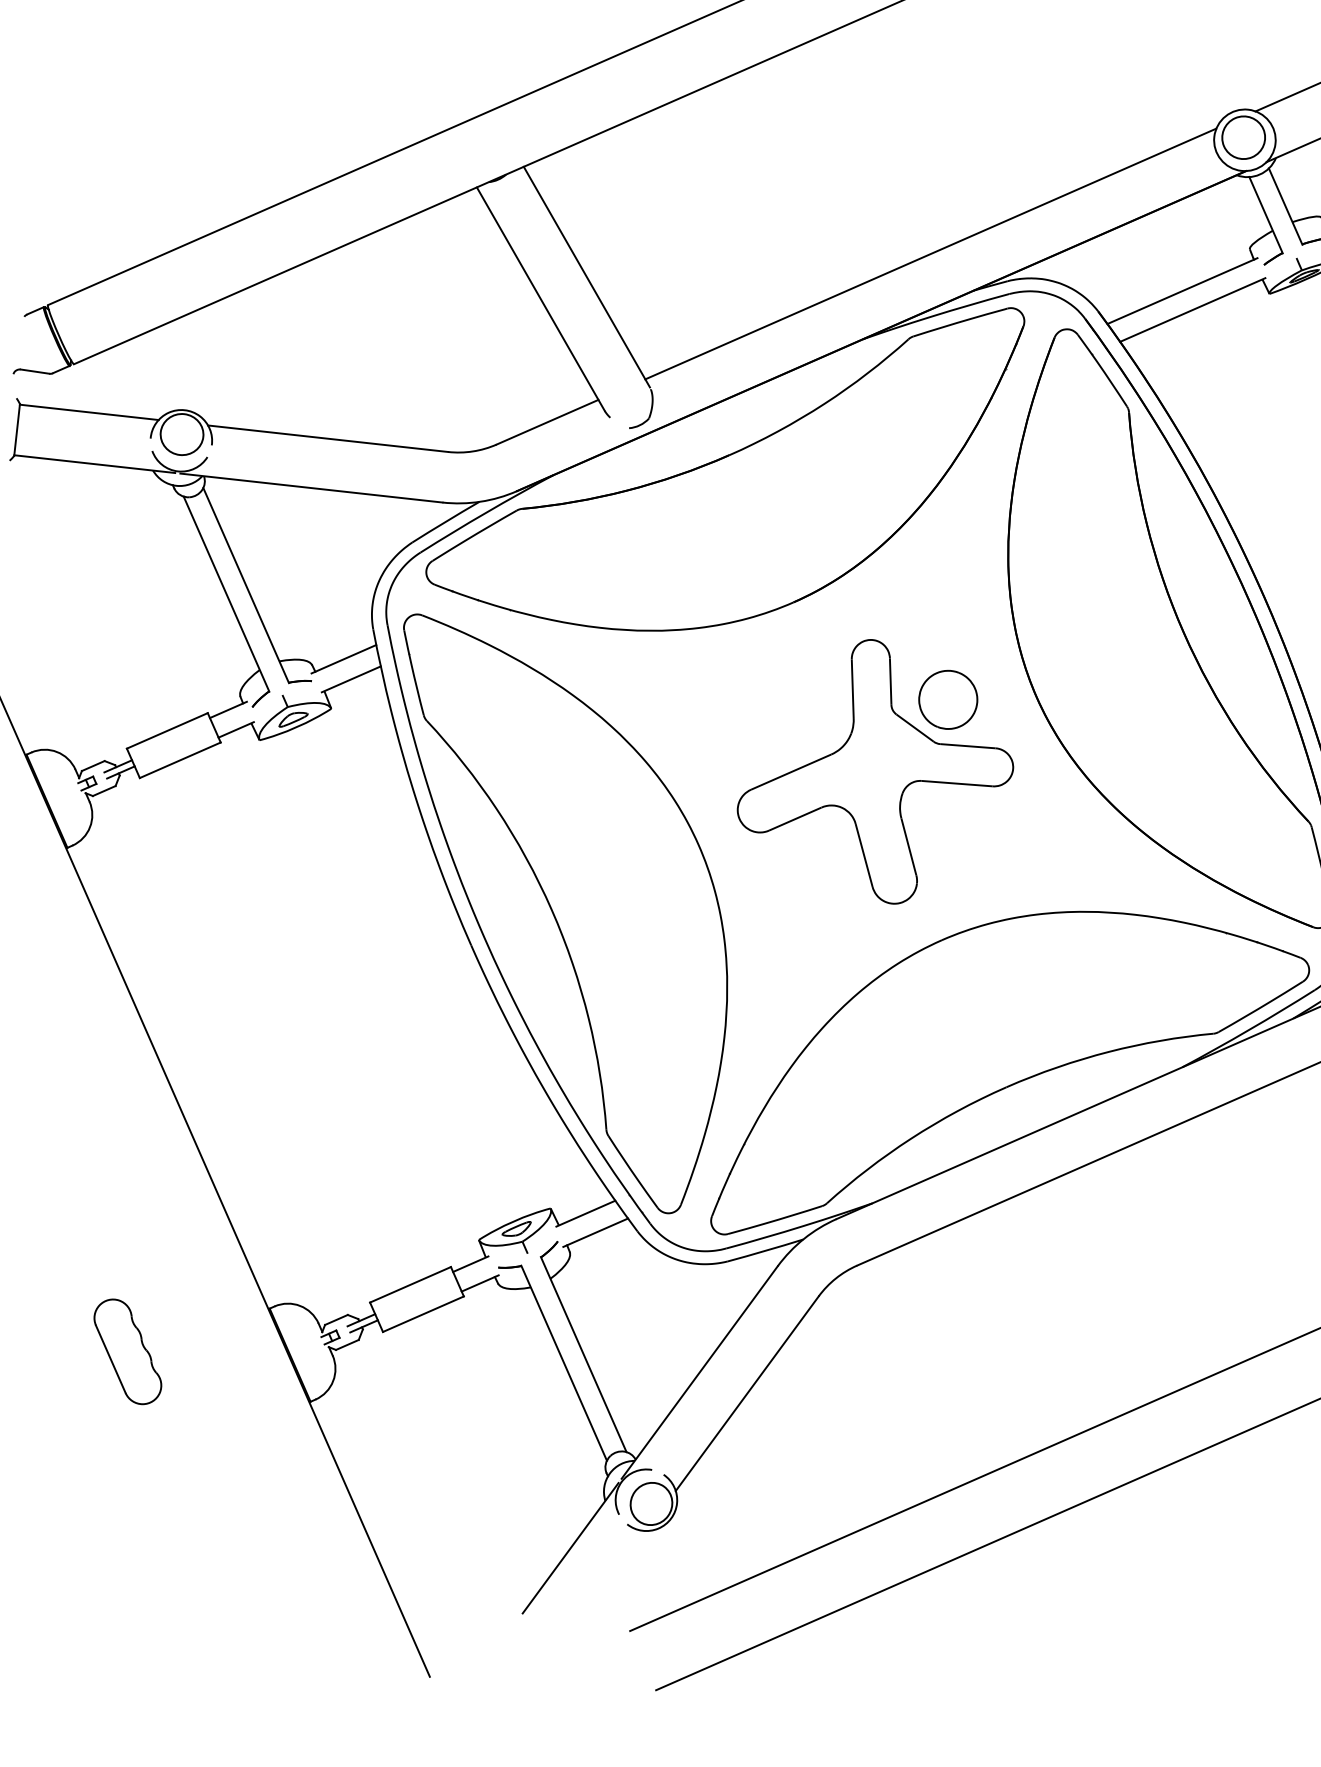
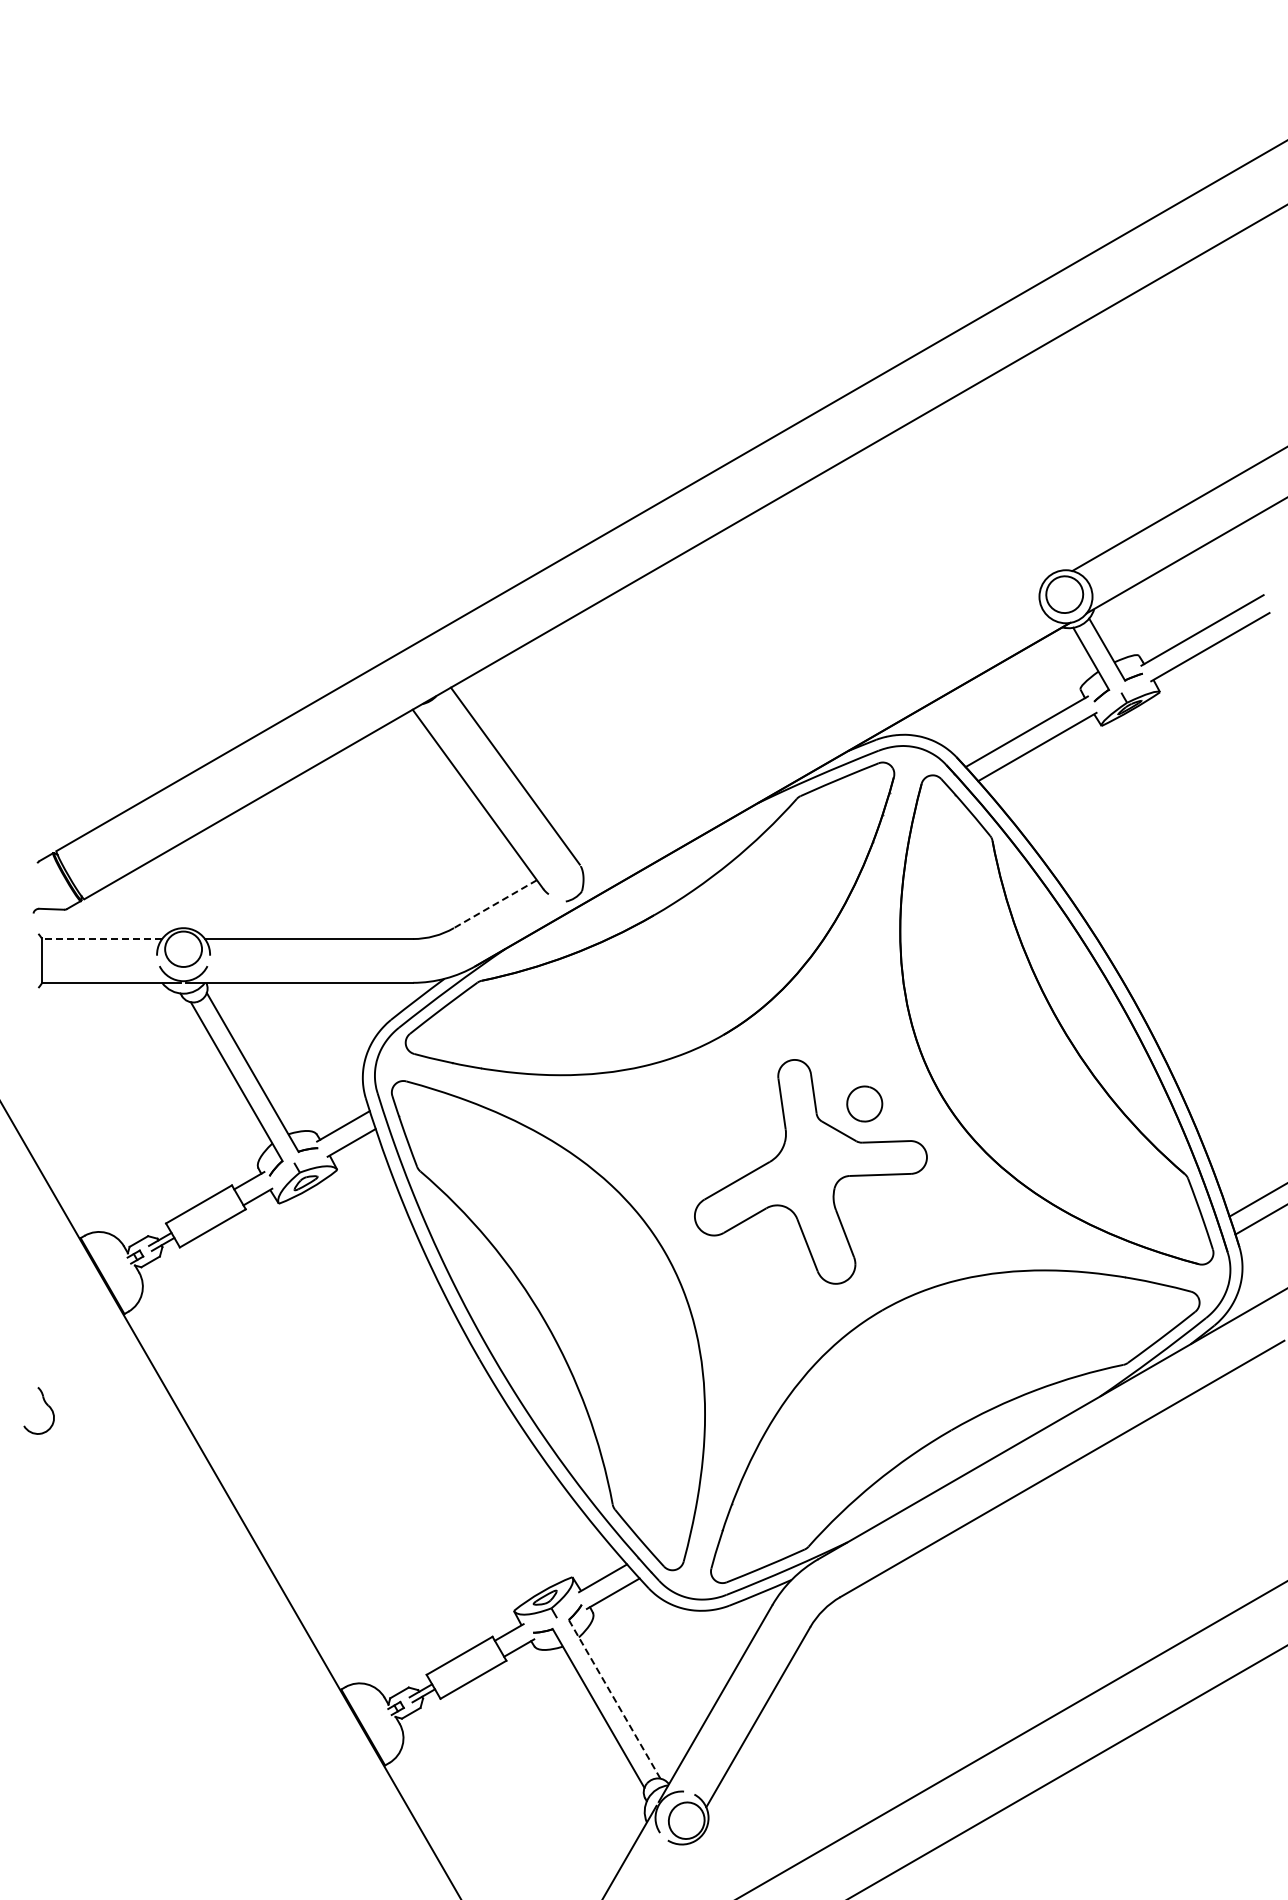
line: (930, 253) -> (807, 723), removed
line: (88, 412) -> (101, 939), solid -> dashed
line: (547, 422) -> (495, 904), solid -> dashed
part: (947, 699) -> (864, 1103), size x0.7
part: (127, 1351) -> (223, 1739), removed
line: (583, 1354) -> (614, 1699), solid -> dashed

